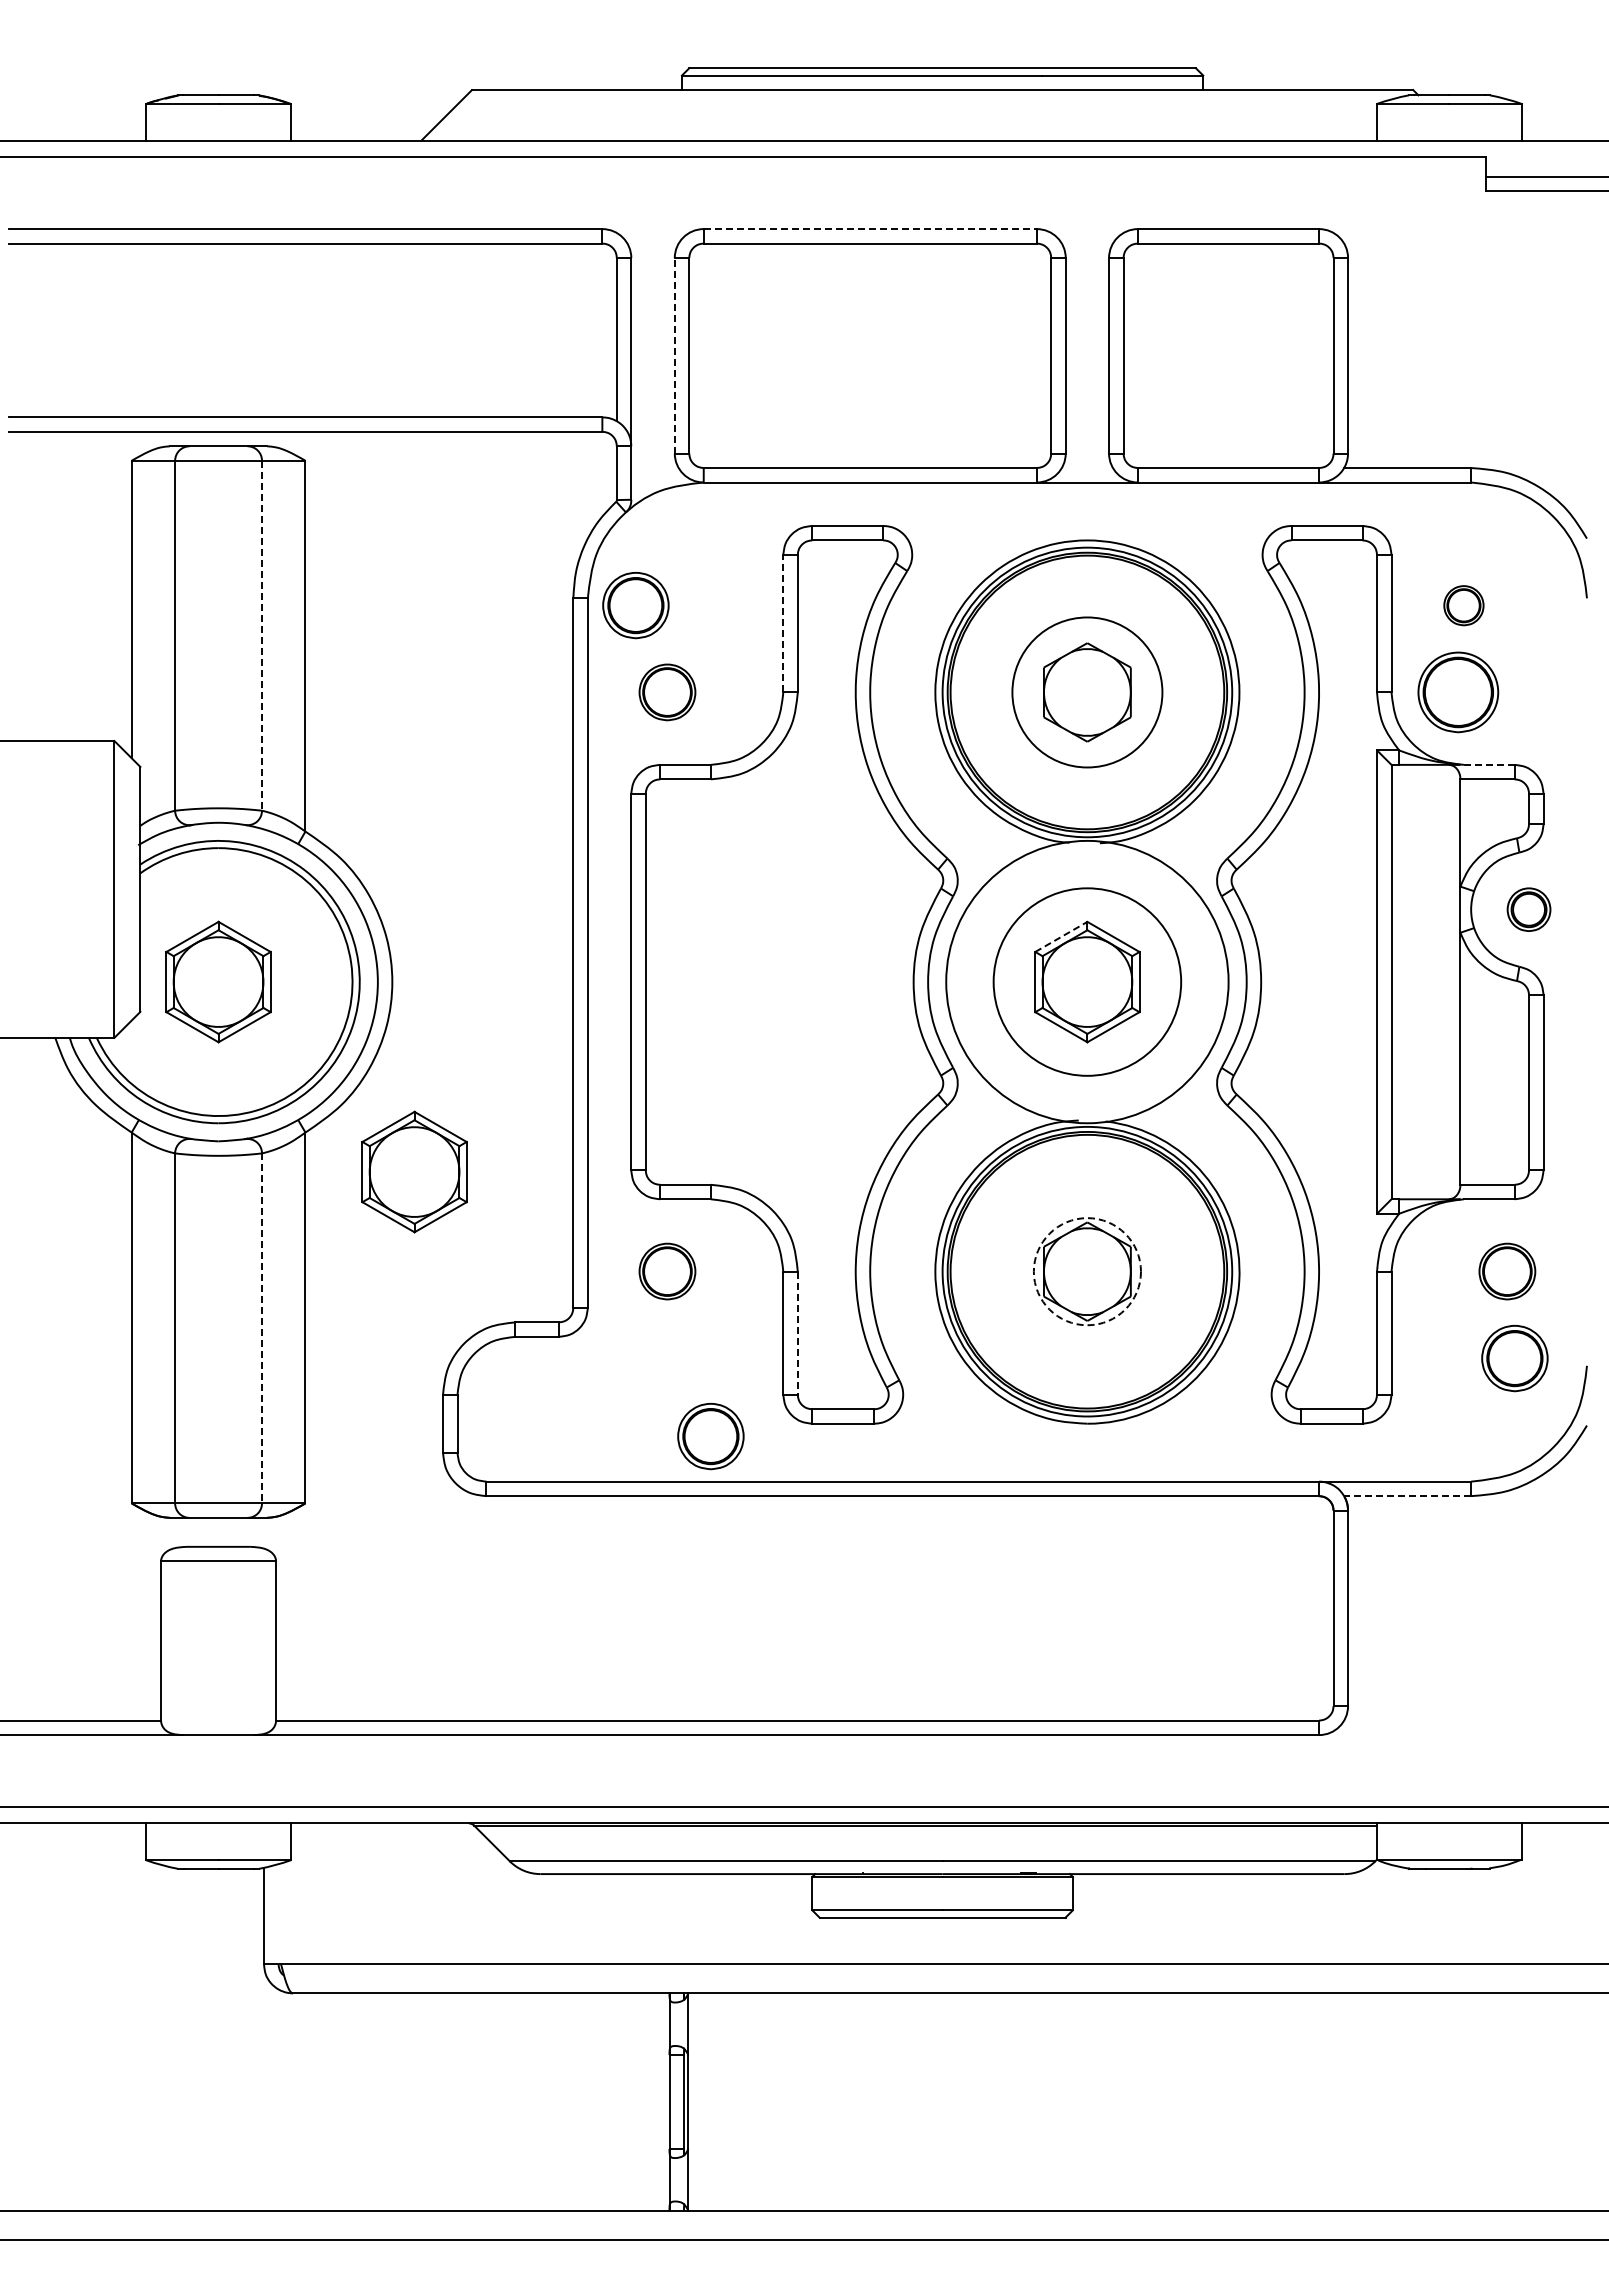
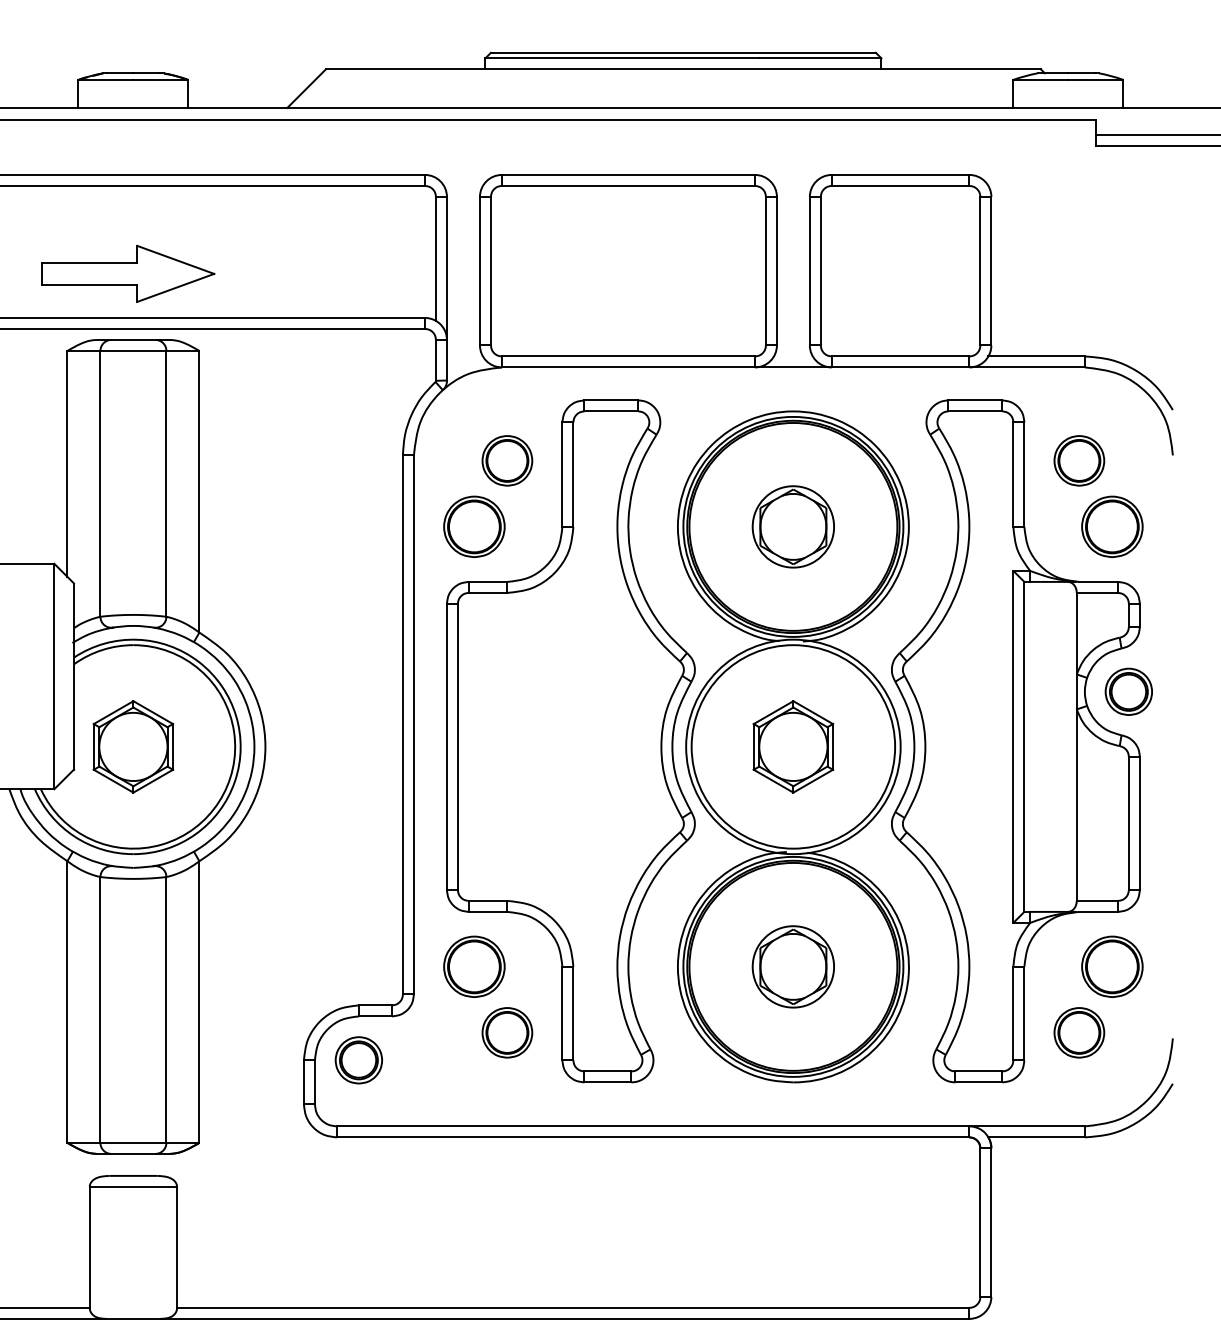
line: (870, 229) -> (628, 175), dashed -> solid
line: (674, 355) -> (479, 270), dashed -> solid
part: (211, 359) -> (128, 274), added
part: (635, 605) -> (507, 460), moved
part: (1463, 605) -> (1079, 460), size x1.67
line: (783, 623) -> (562, 474), dashed -> solid
line: (262, 635) -> (166, 483), dashed -> solid
part: (667, 692) -> (474, 526), size x1.43
circle: (1086, 692) -> (792, 526), size x0.71
part: (1458, 692) -> (1112, 526), moved
line: (1489, 764) -> (1098, 581), dashed -> solid
part: (1528, 909) -> (1128, 691), size x1.43
line: (1061, 936) -> (773, 712), dashed -> solid
circle: (1087, 982) -> (793, 747), size x1.43
part: (414, 1171) -> (282, 890), removed
part: (667, 1271) -> (474, 966), size x1.43
circle: (1086, 1271) -> (792, 966), dashed -> solid
part: (1507, 1271) -> (1112, 966), size x1.43
line: (262, 1328) -> (166, 1010), dashed -> solid
line: (797, 1333) -> (573, 1013), dashed -> solid
part: (1514, 1358) -> (1079, 1032), moved
part: (515, 1394) -> (358, 1060), added
part: (710, 1436) -> (507, 1032), moved
line: (1407, 1496) -> (1036, 1137), dashed -> solid

